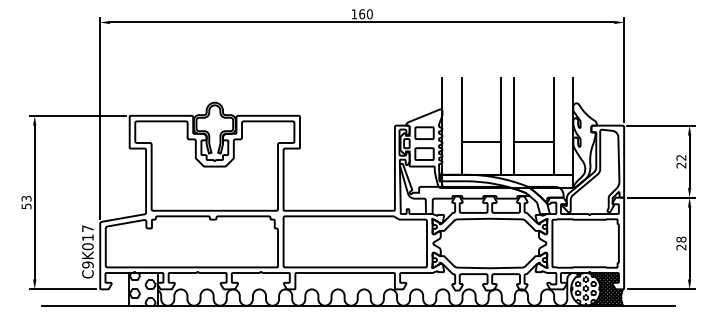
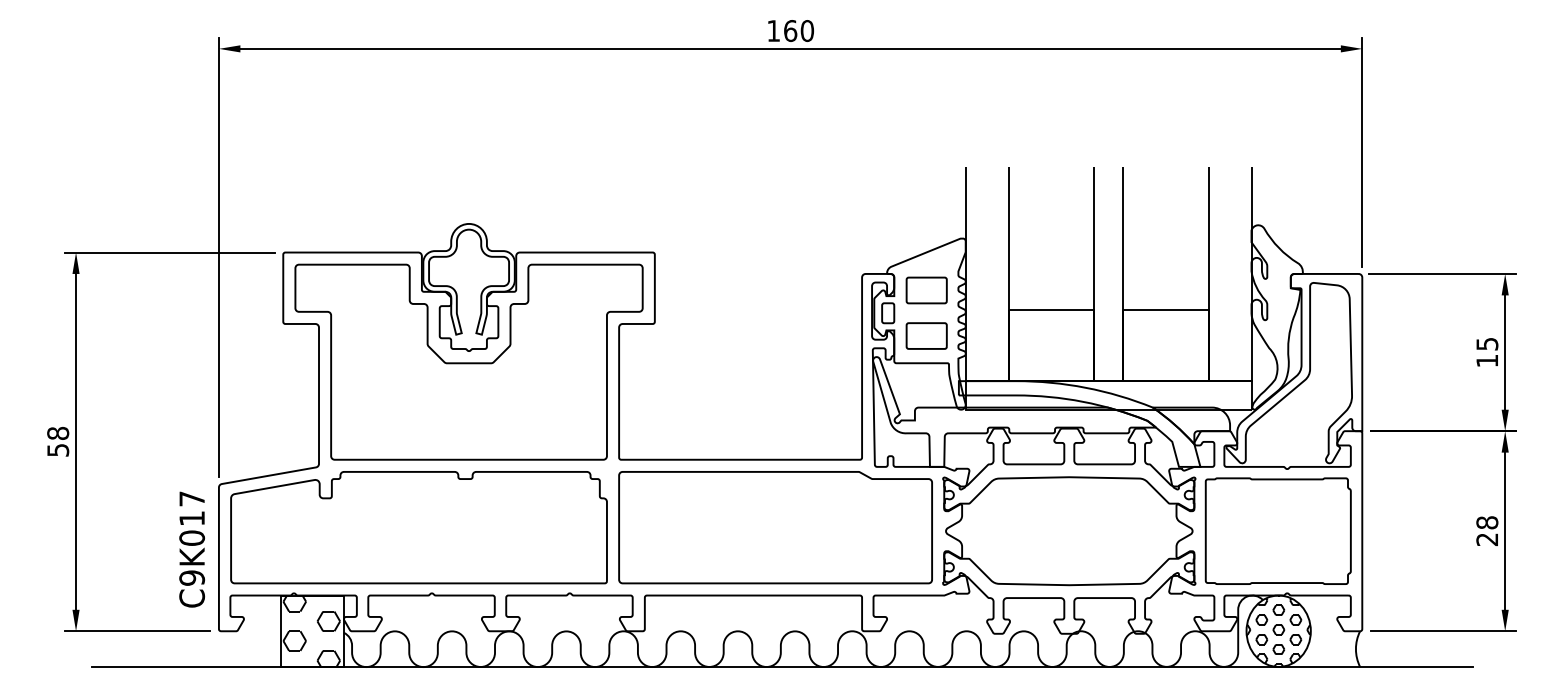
text: (681, 161) -> (1487, 352), 22 -> 15
text: (26, 198) -> (58, 432), 53 -> 58
hatch: (604, 288) -> (1319, 629), removed

